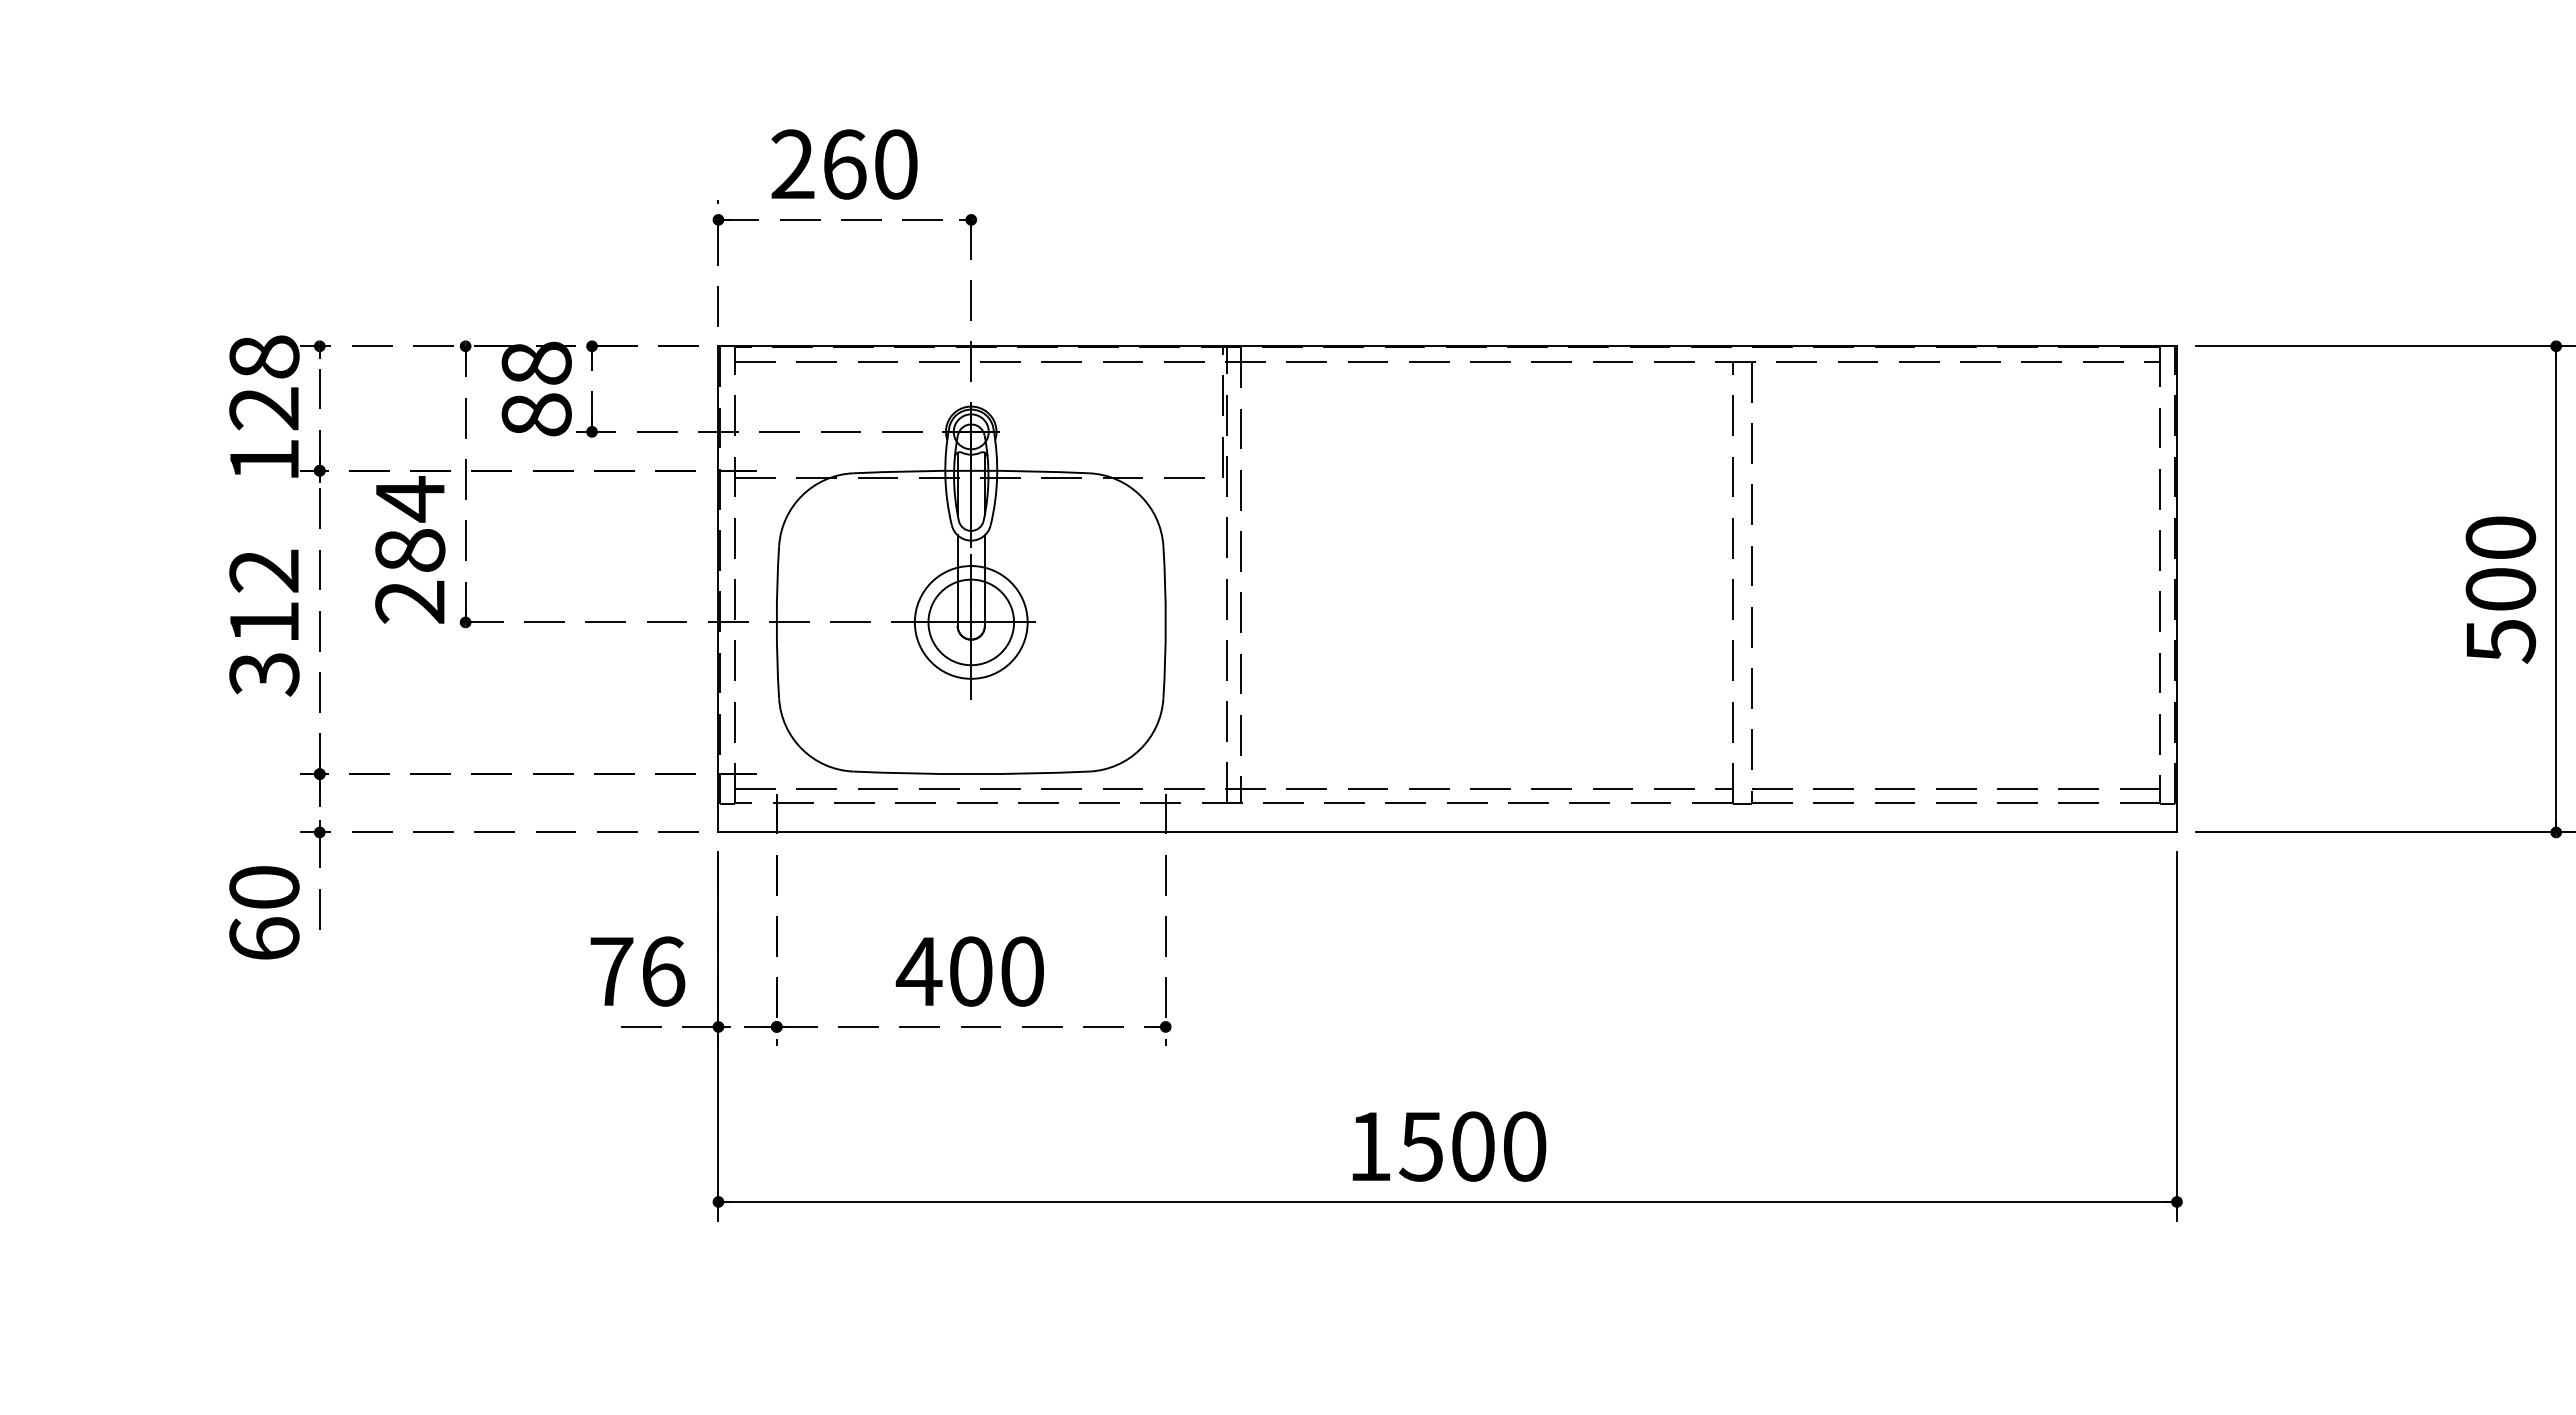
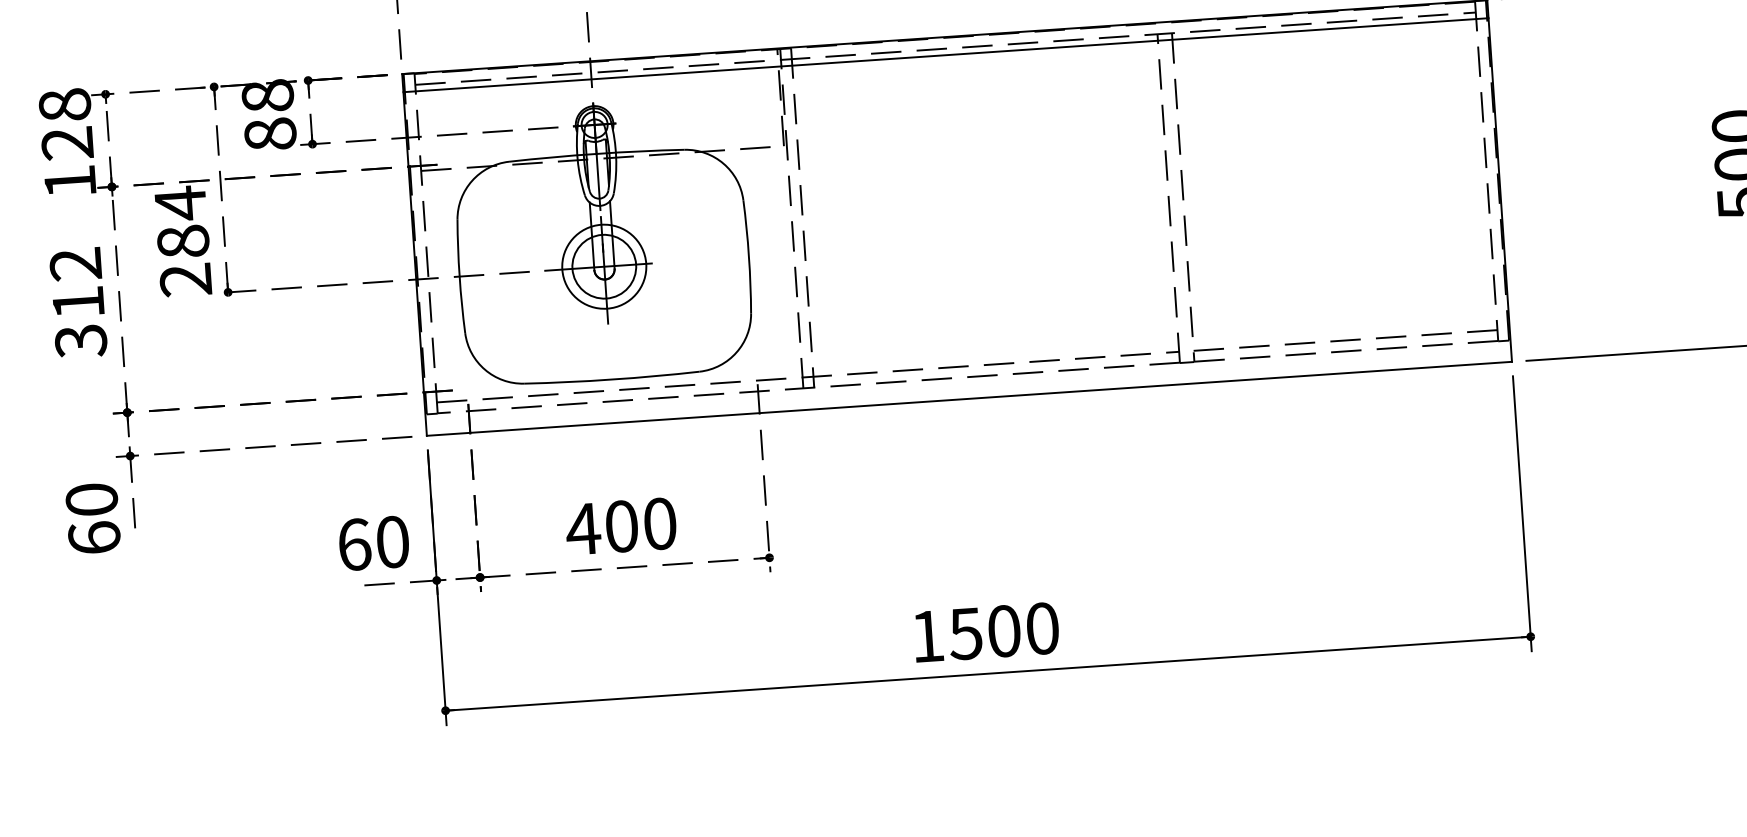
line: (1447, 370) -> (945, 55), added
text: (637, 971) -> (373, 543), 76 -> 60

